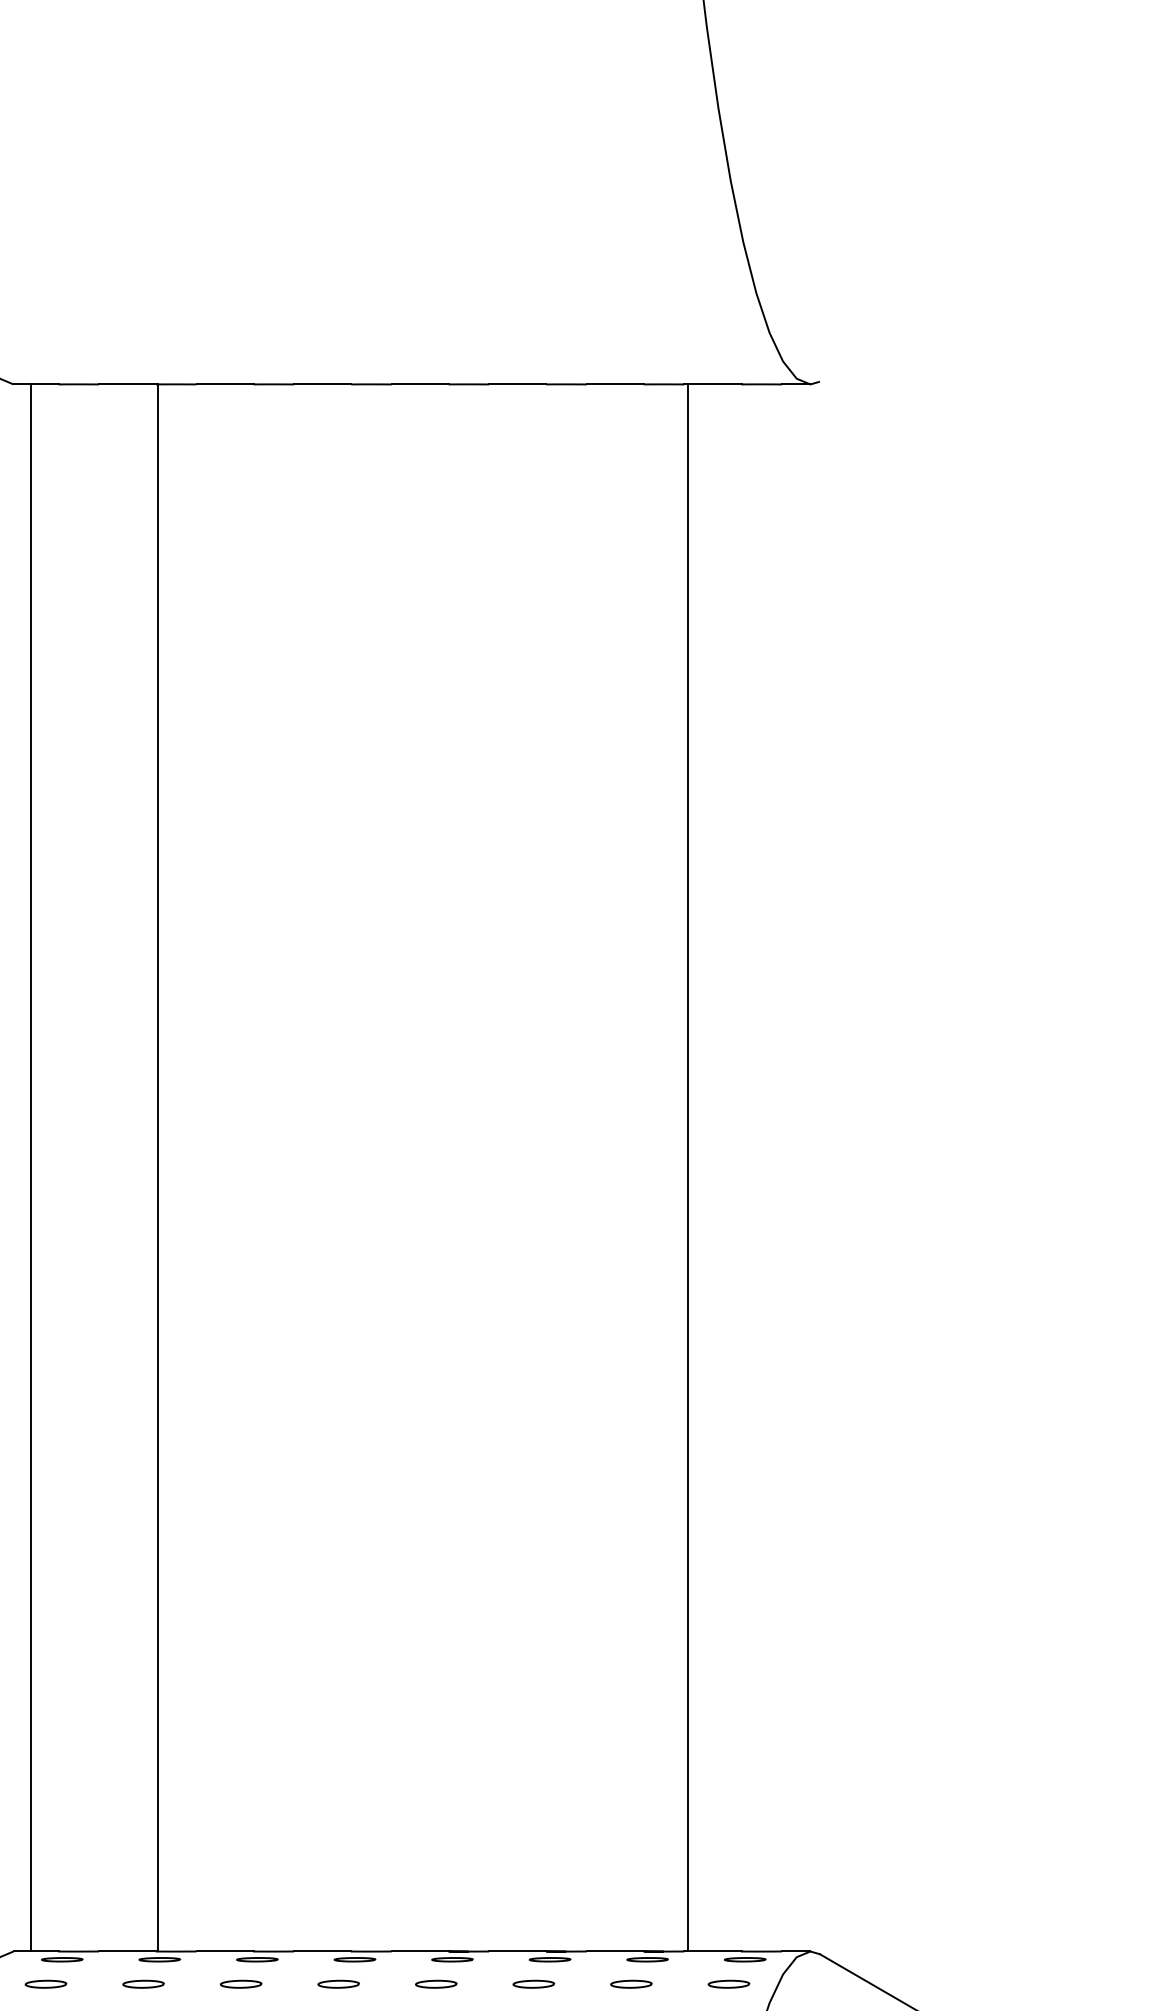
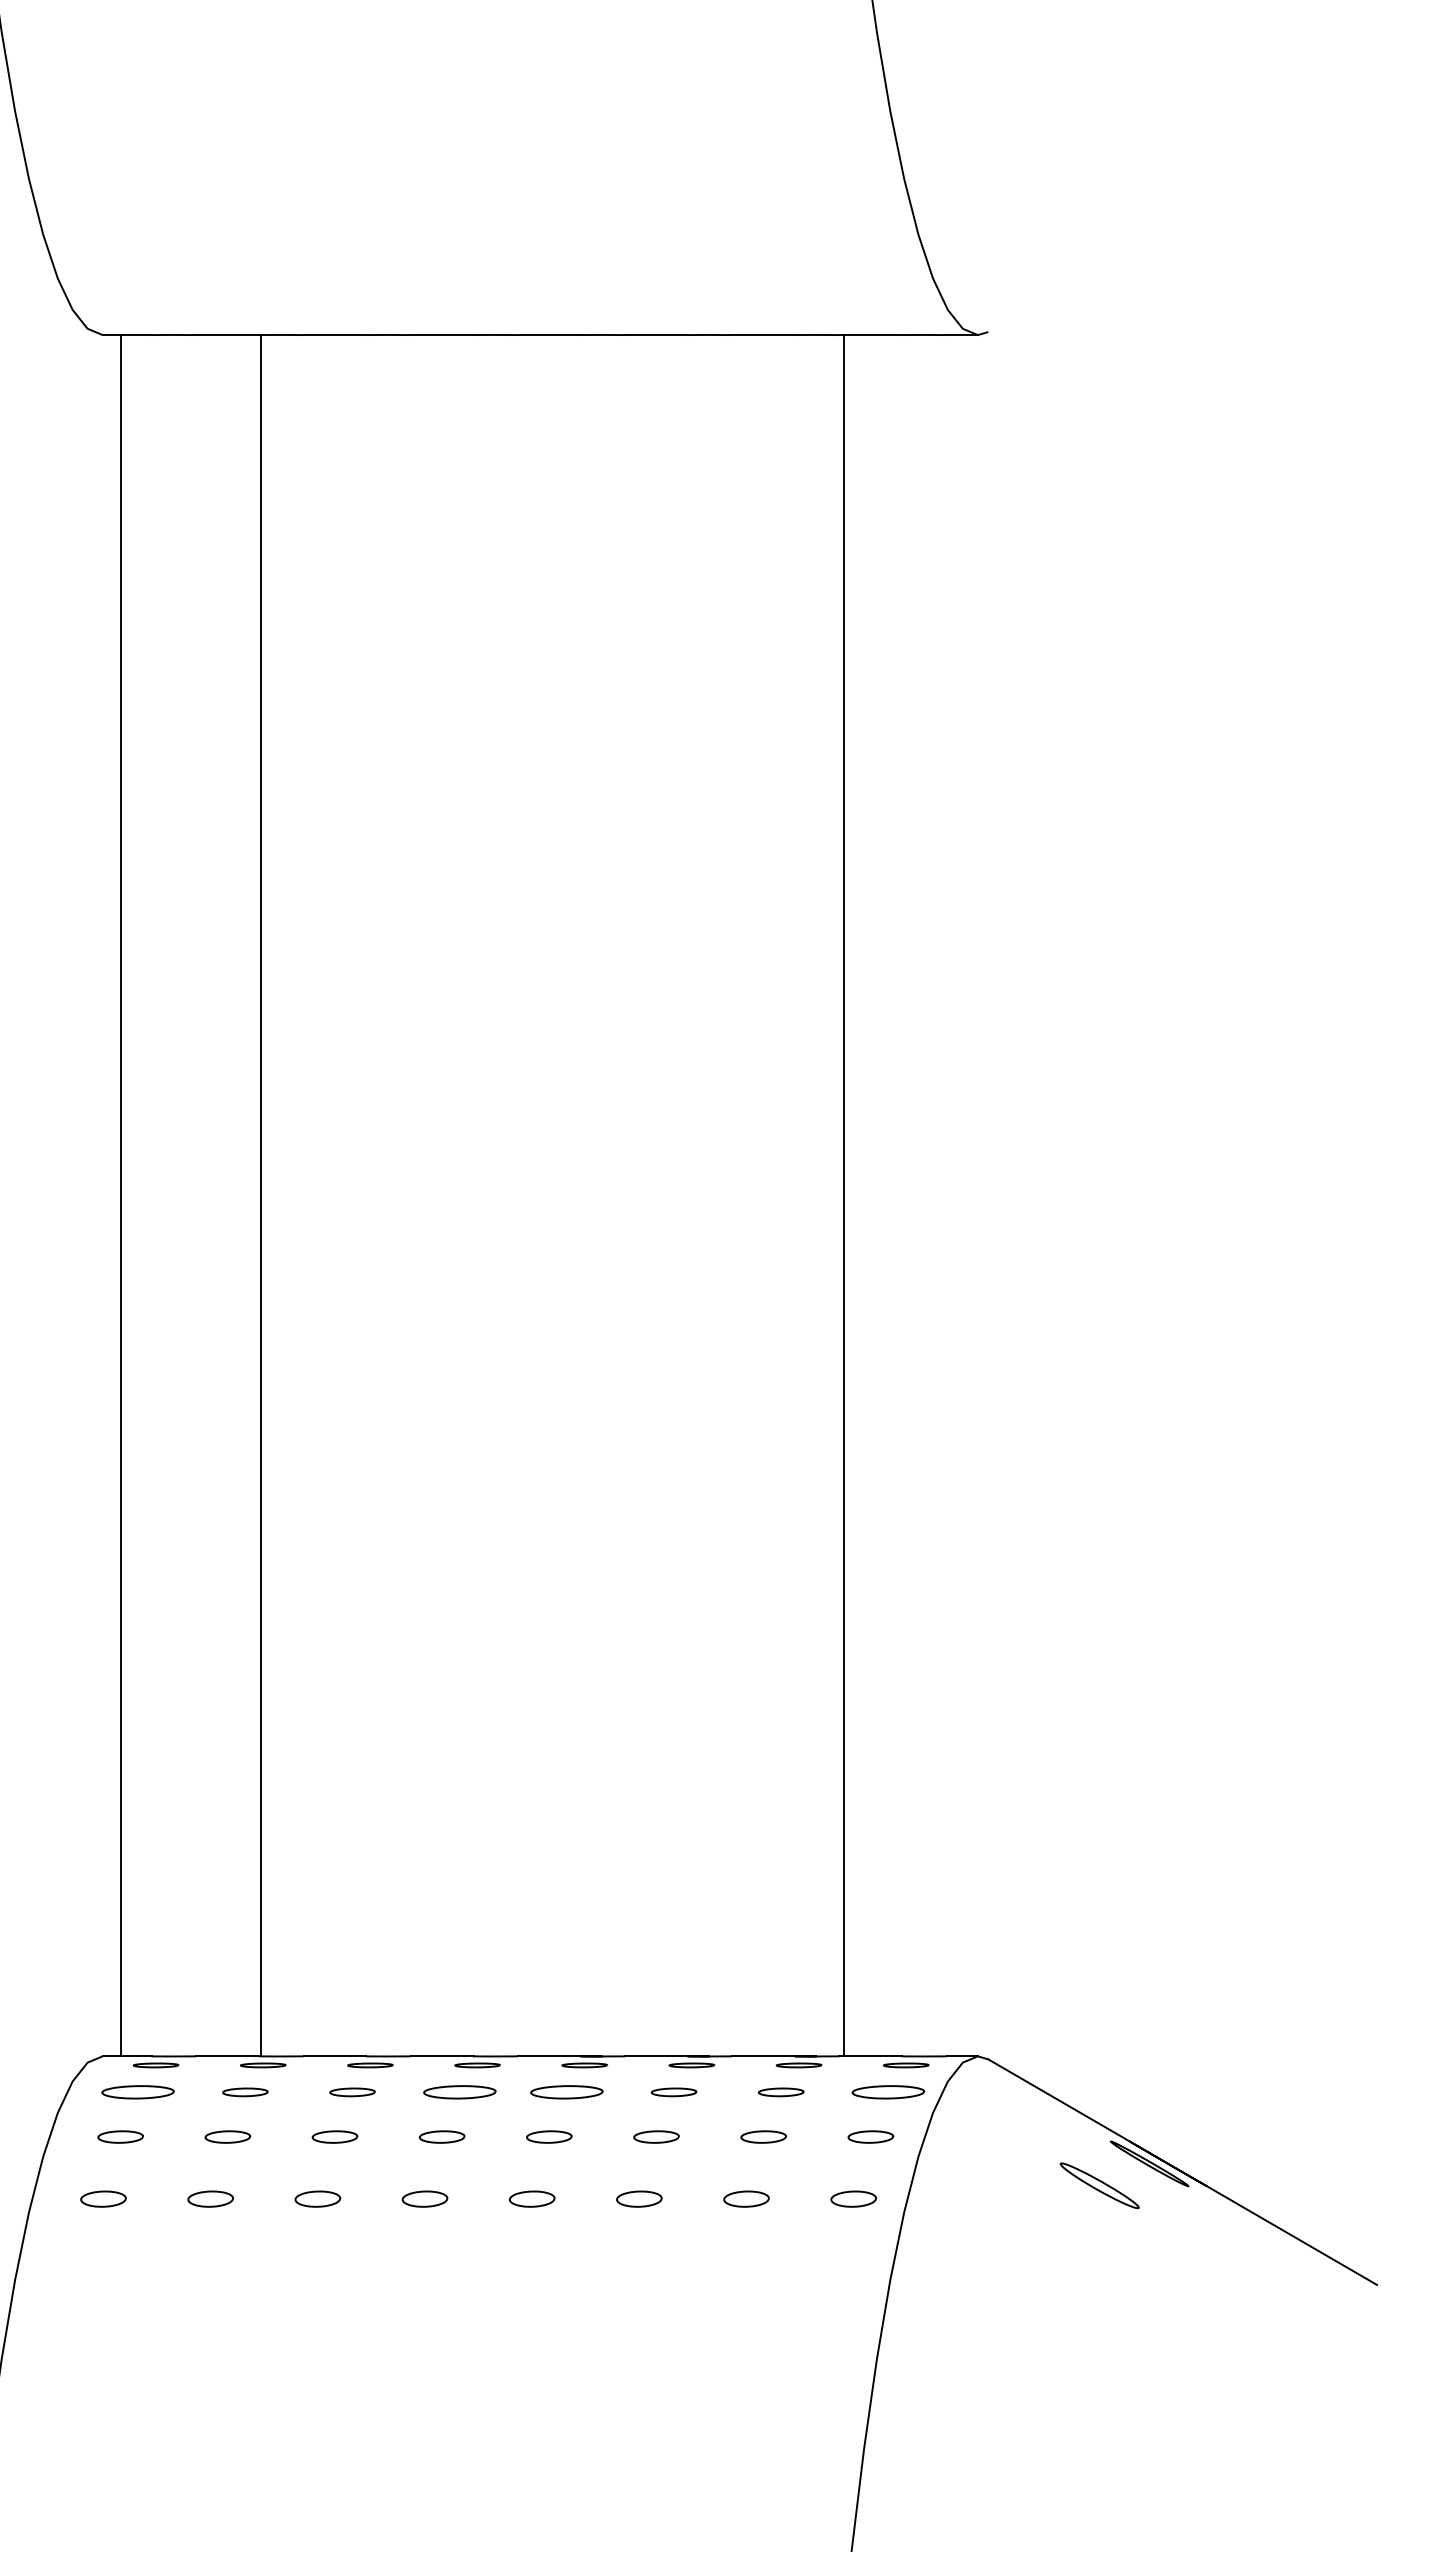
part: (46, 1984) -> (138, 2092), size x1.6
part: (338, 1984) -> (459, 2092), size x1.6
part: (435, 1984) -> (566, 2092), size x1.6
part: (729, 1984) -> (888, 2092), size x1.6

